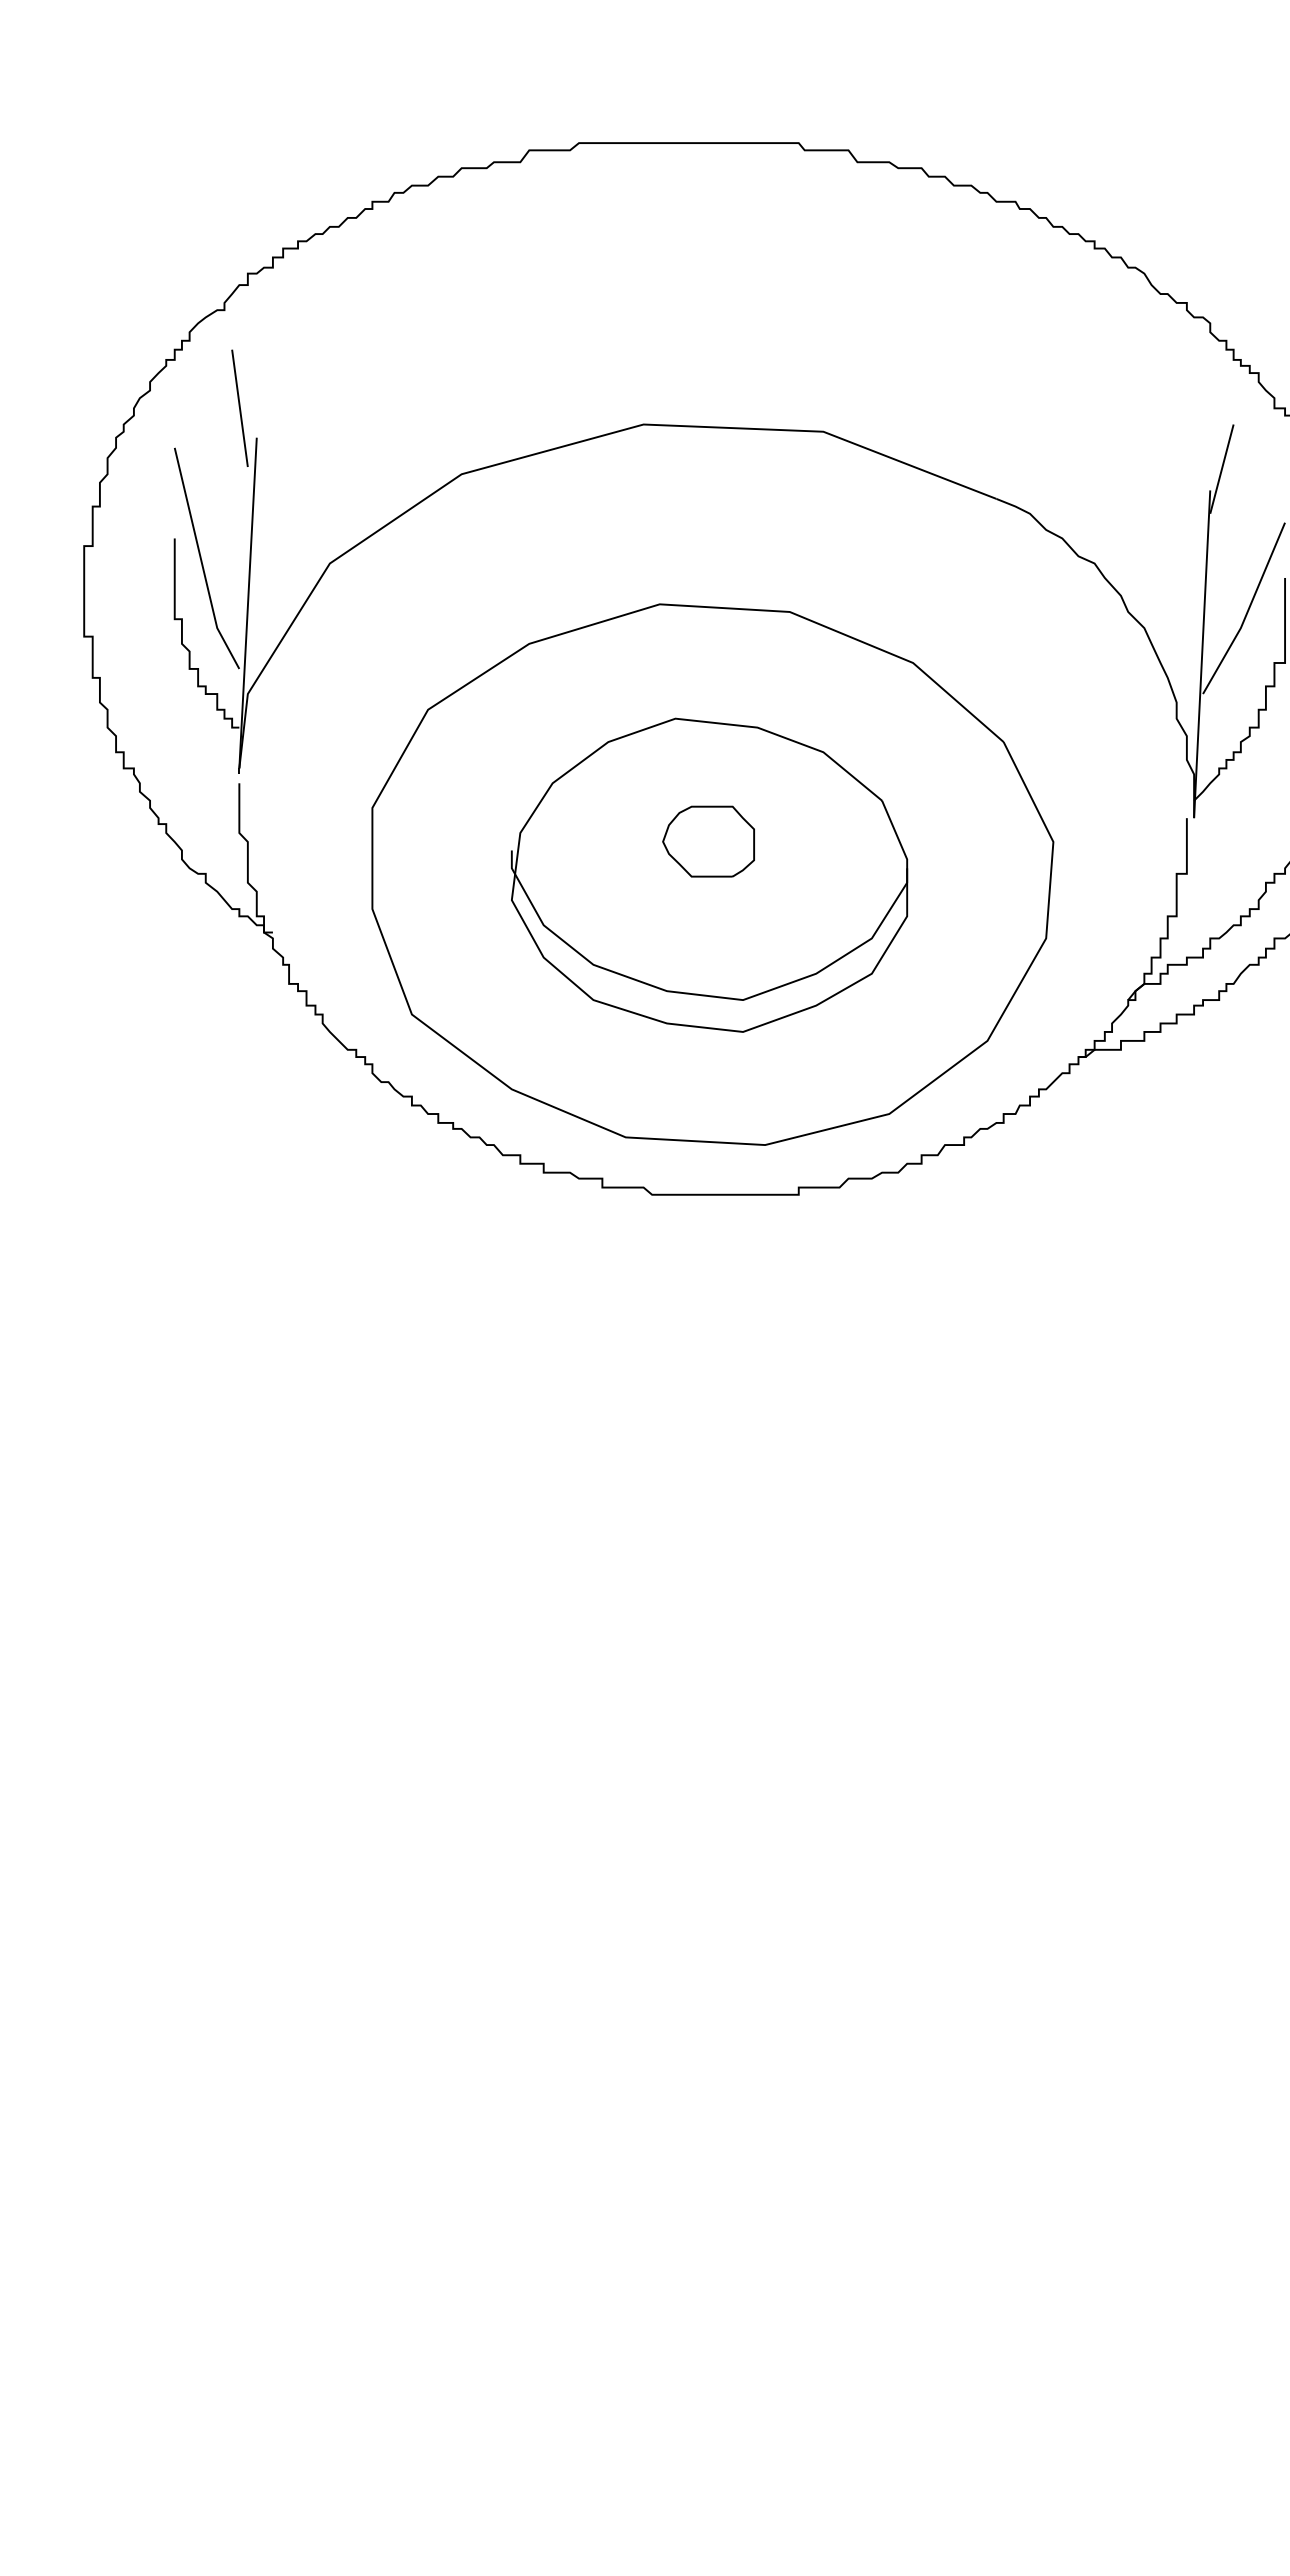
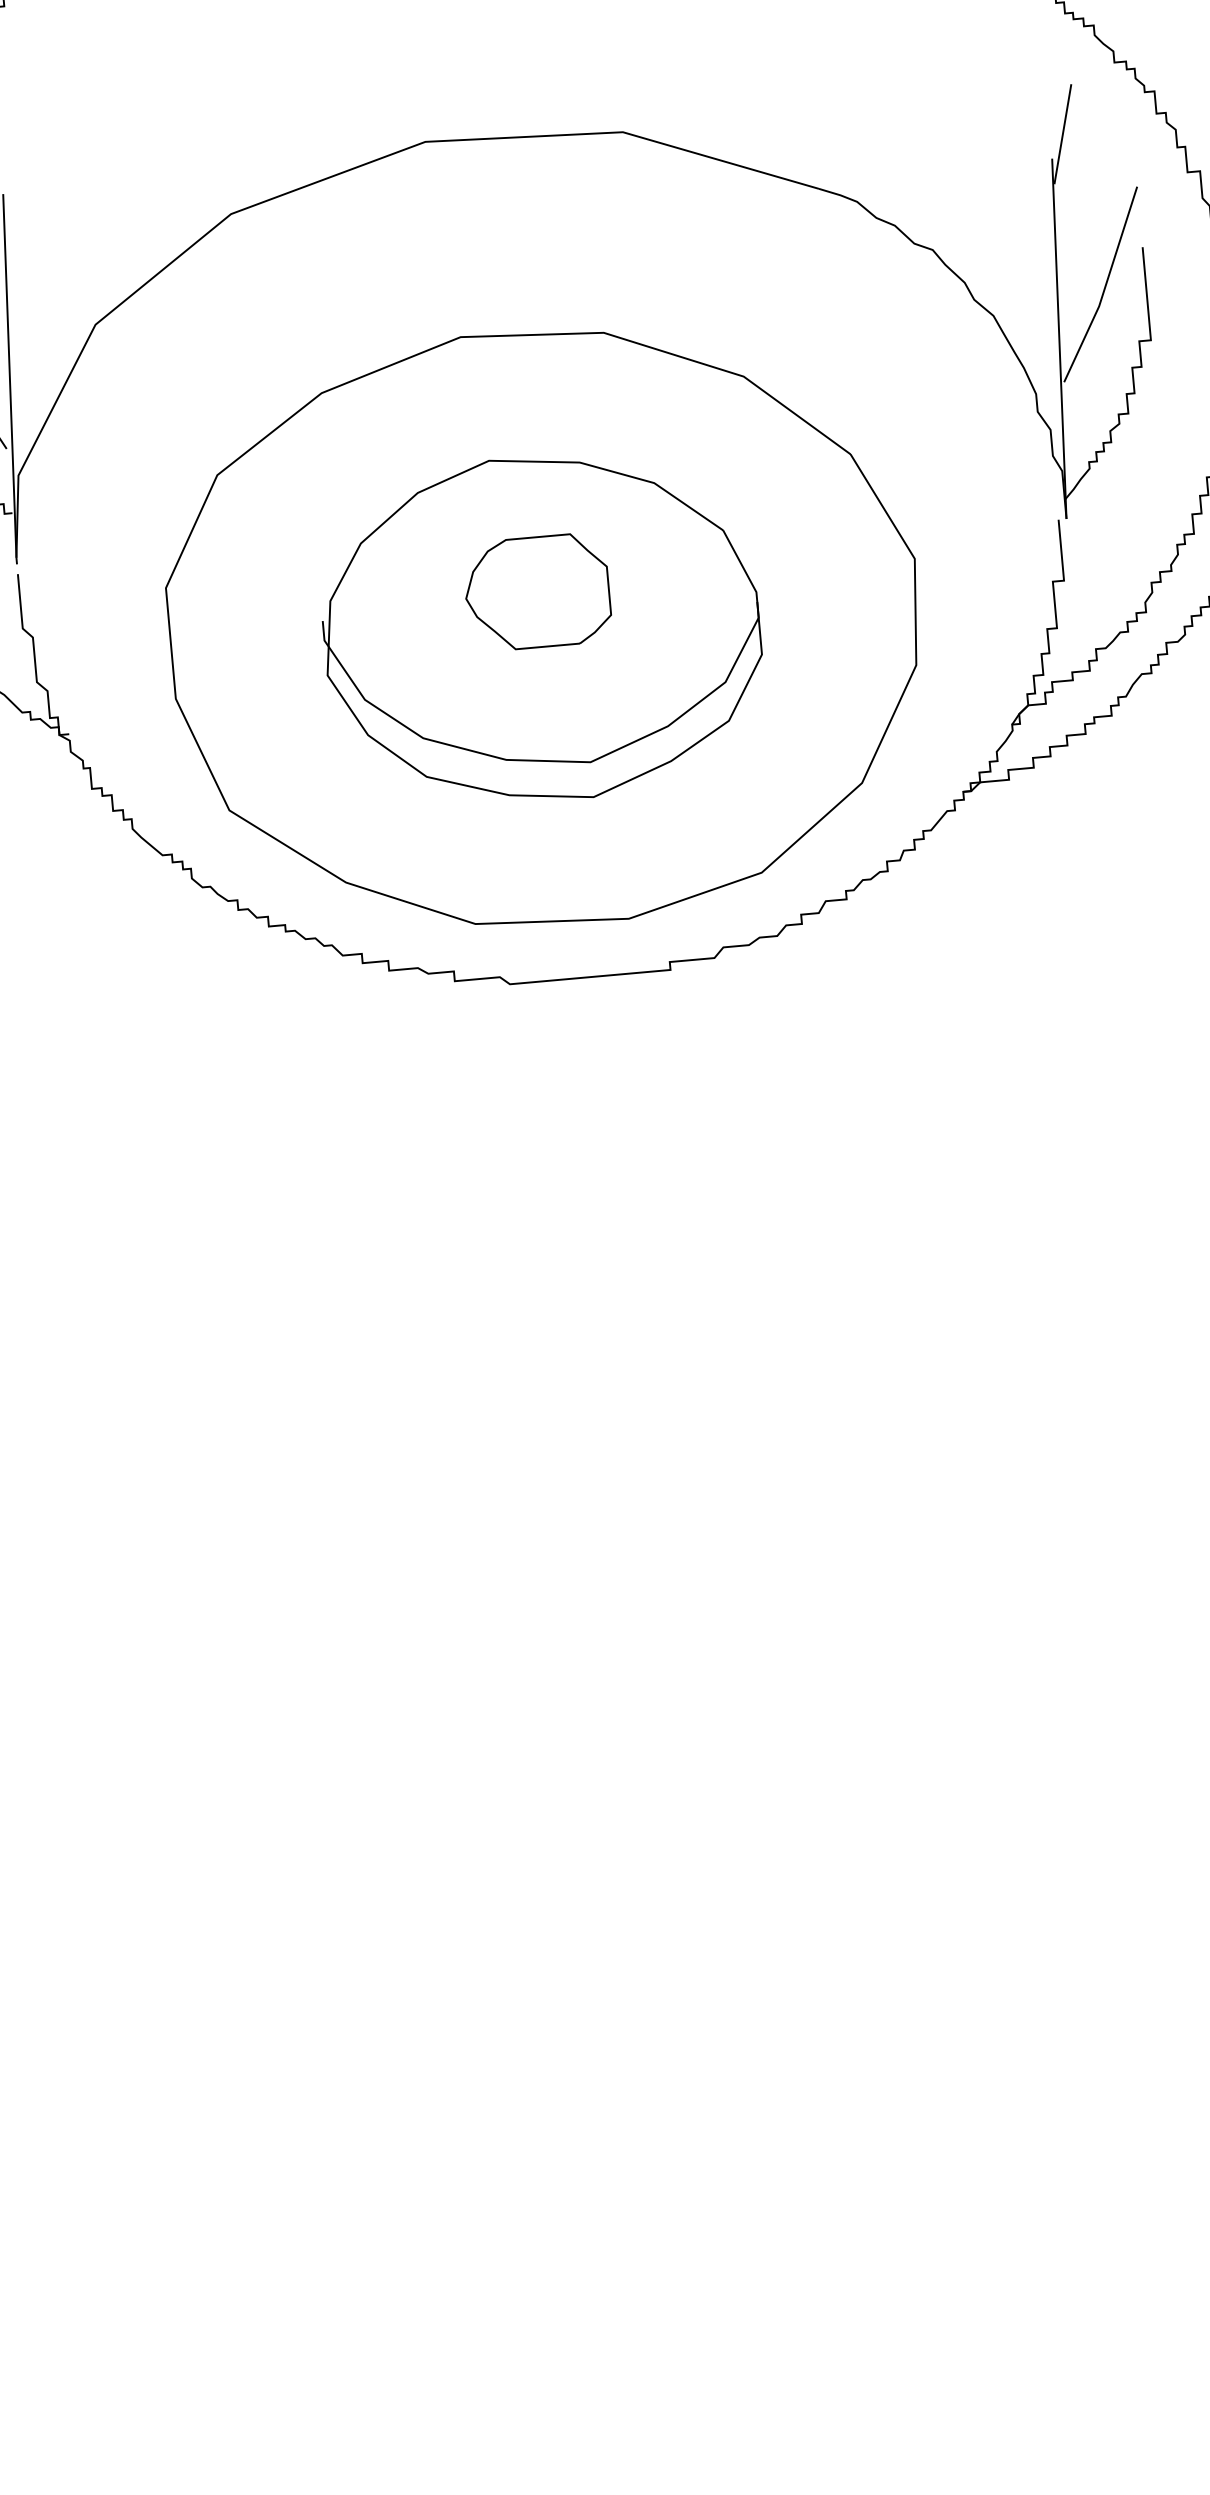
part: (708, 841) -> (537, 592), size x1.43

